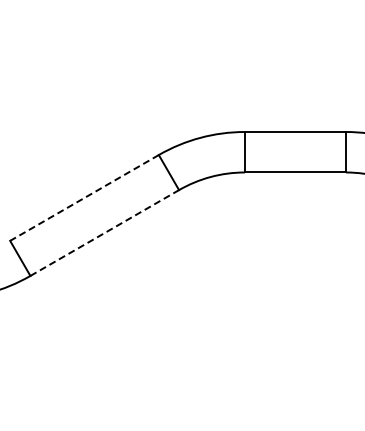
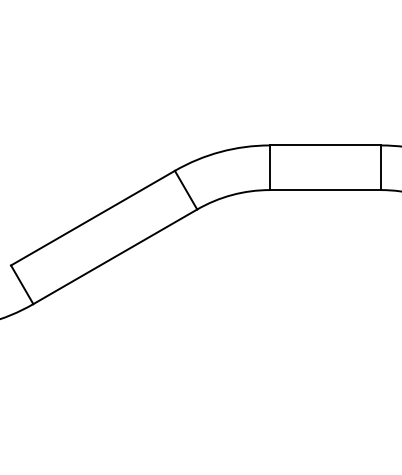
line: (84, 197) -> (92, 217), dashed -> solid
line: (104, 233) -> (115, 257), dashed -> solid

